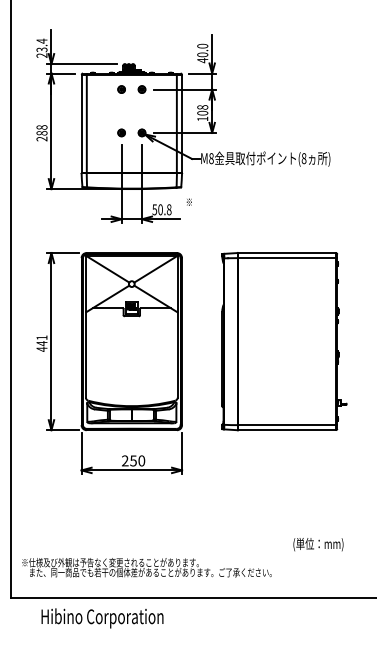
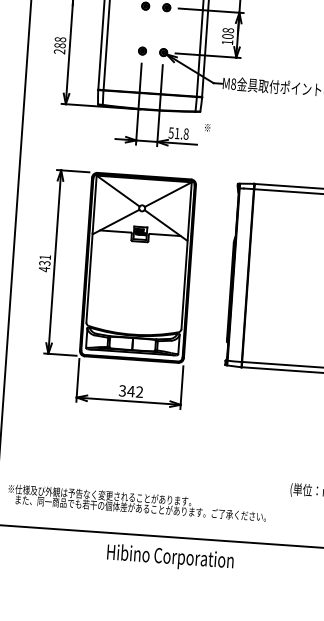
text: (160, 209) -> (177, 133), 50.8 -> 51.8
text: (41, 343) -> (44, 263), 441 -> 431
text: (133, 460) -> (131, 391), 250 -> 342
text: (102, 618) -> (170, 558), moved

